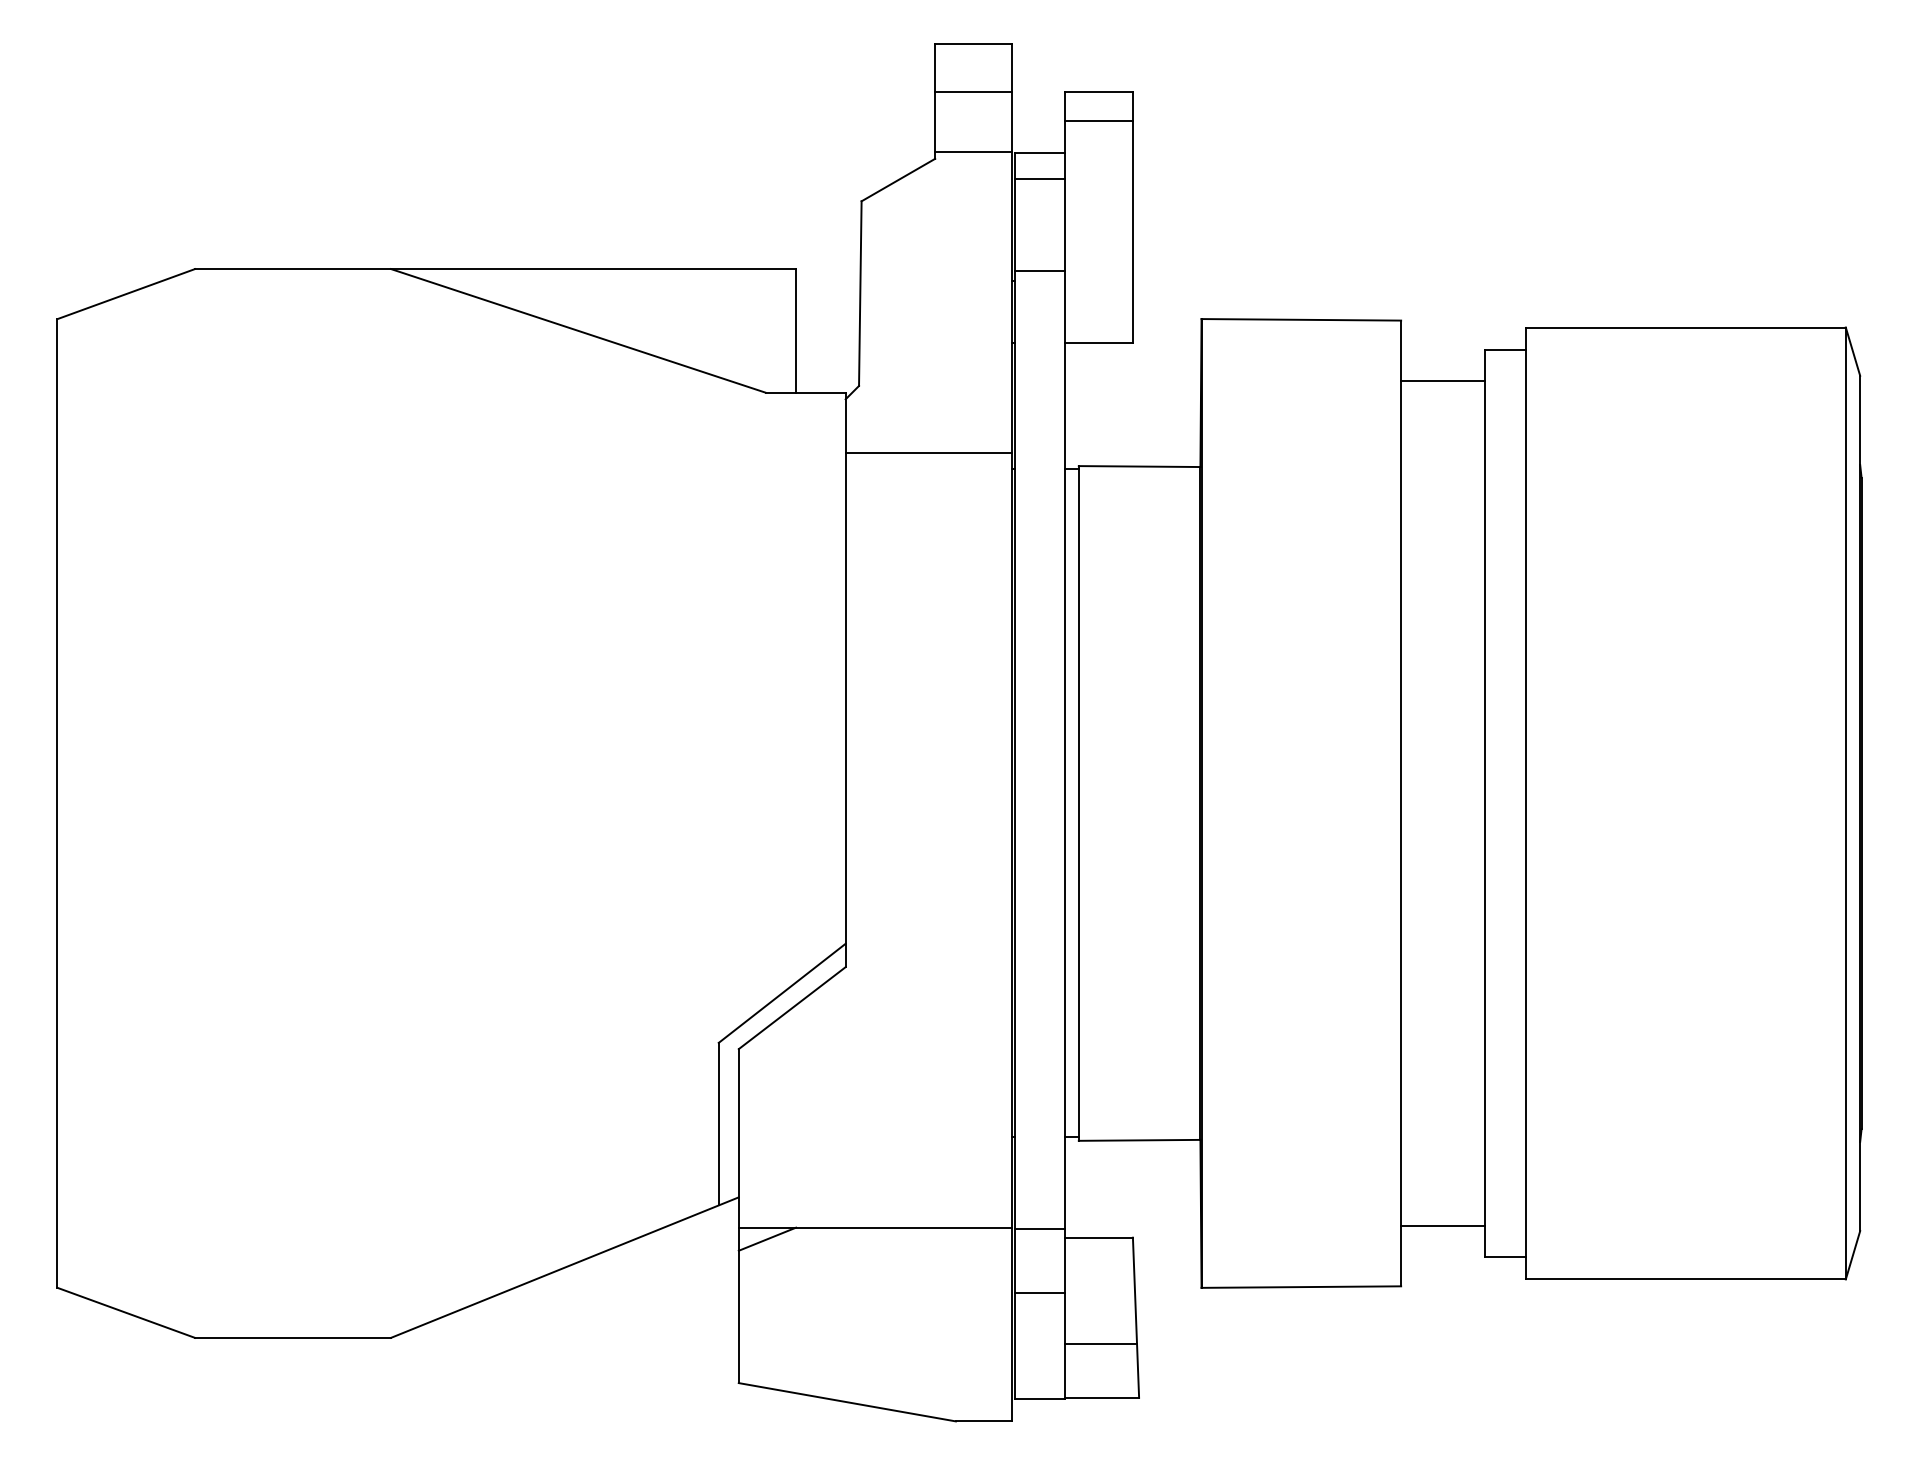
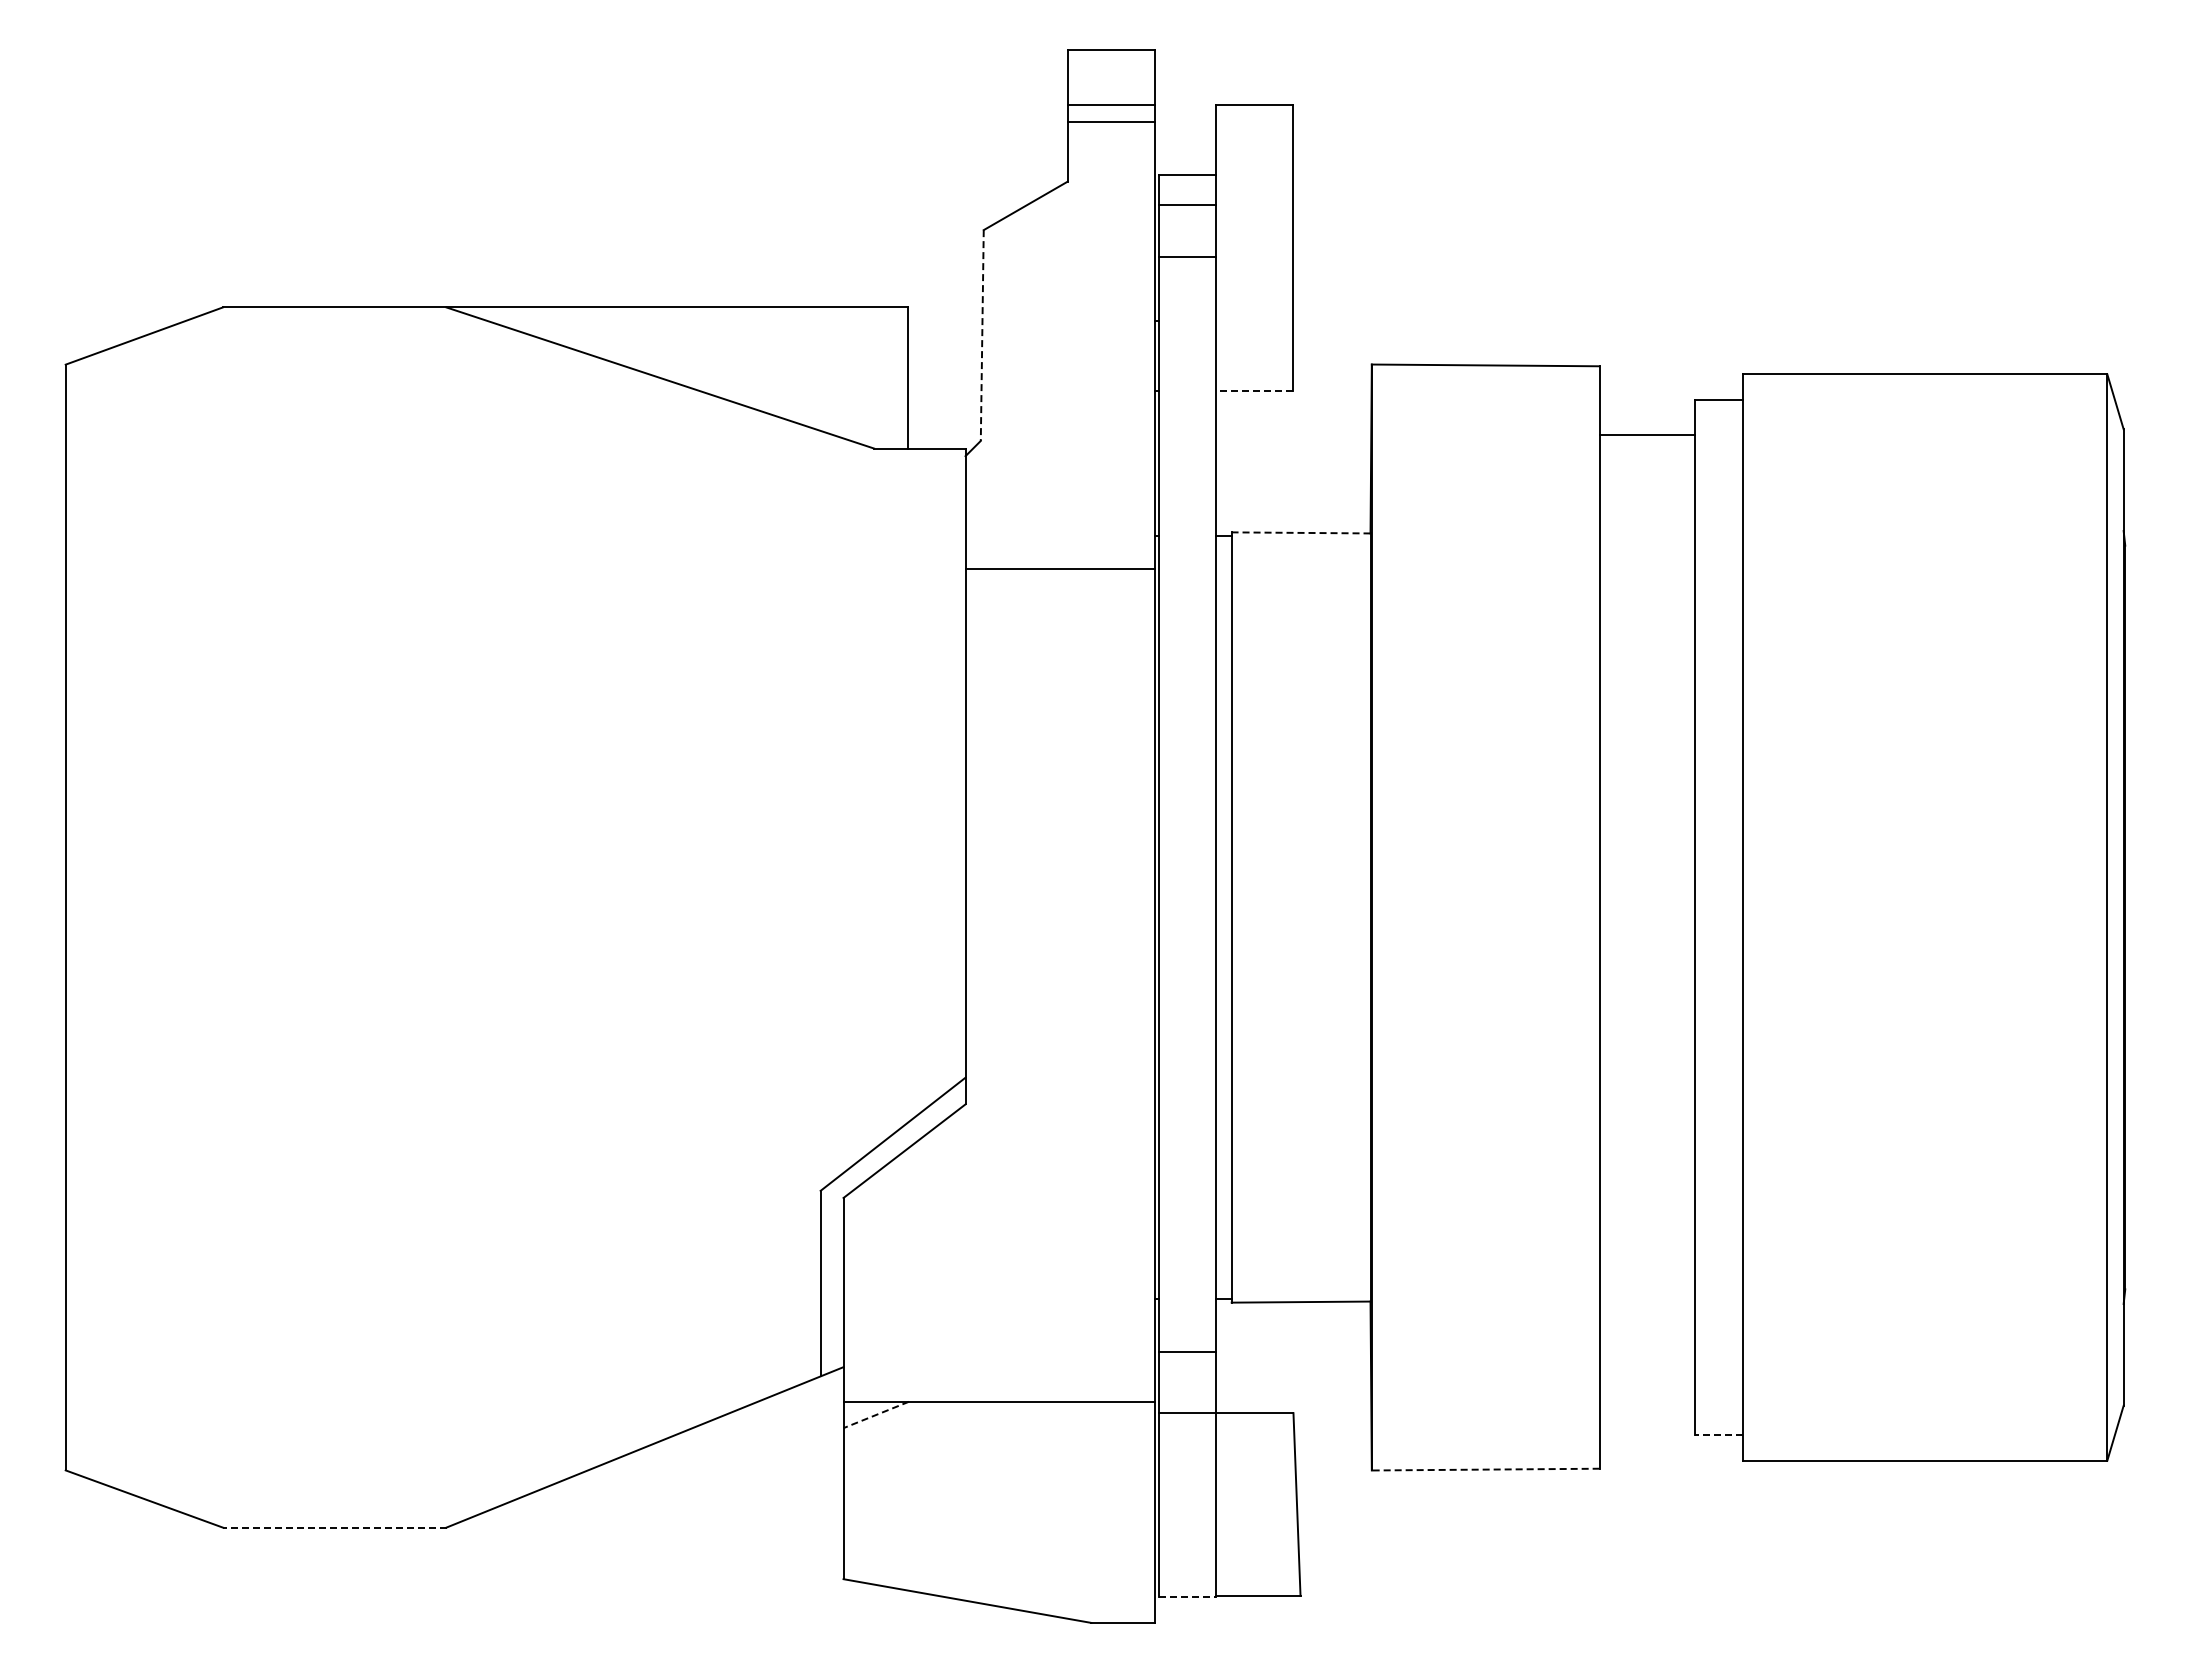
line: (1098, 121) -> (1254, 138), removed
line: (973, 152) -> (1111, 122), moved
line: (1040, 270) -> (1187, 256), moved
line: (860, 294) -> (982, 336), solid -> dashed
line: (1098, 342) -> (1254, 391), solid -> dashed
line: (928, 453) -> (1060, 569), moved
line: (1139, 466) -> (1300, 532), solid -> dashed
line: (1443, 1225) -> (1647, 1399), removed
line: (1040, 1228) -> (1187, 1351), moved
line: (766, 1239) -> (875, 1415), solid -> dashed
line: (1505, 1257) -> (1718, 1435), solid -> dashed
line: (1301, 1287) -> (1485, 1469), solid -> dashed
line: (1040, 1293) -> (1187, 1412), moved
line: (292, 1337) -> (334, 1527), solid -> dashed
line: (1101, 1343) -> (1257, 1534), removed
line: (1040, 1398) -> (1187, 1596), solid -> dashed

